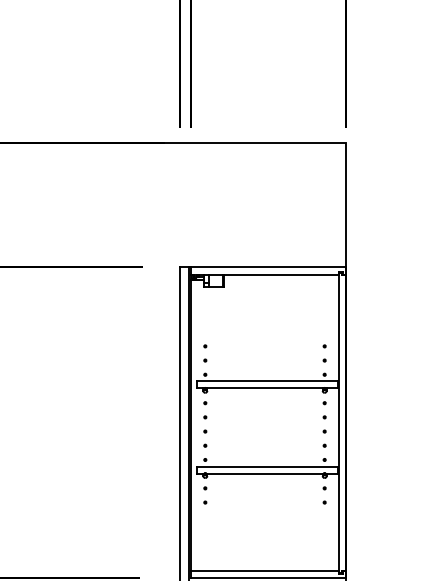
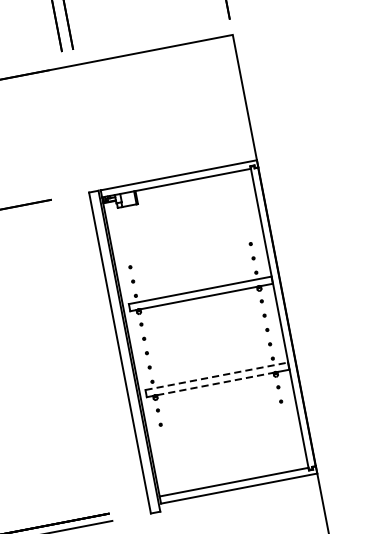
line: (267, 466) -> (216, 376), solid -> dashed
line: (265, 473) -> (215, 383), solid -> dashed

